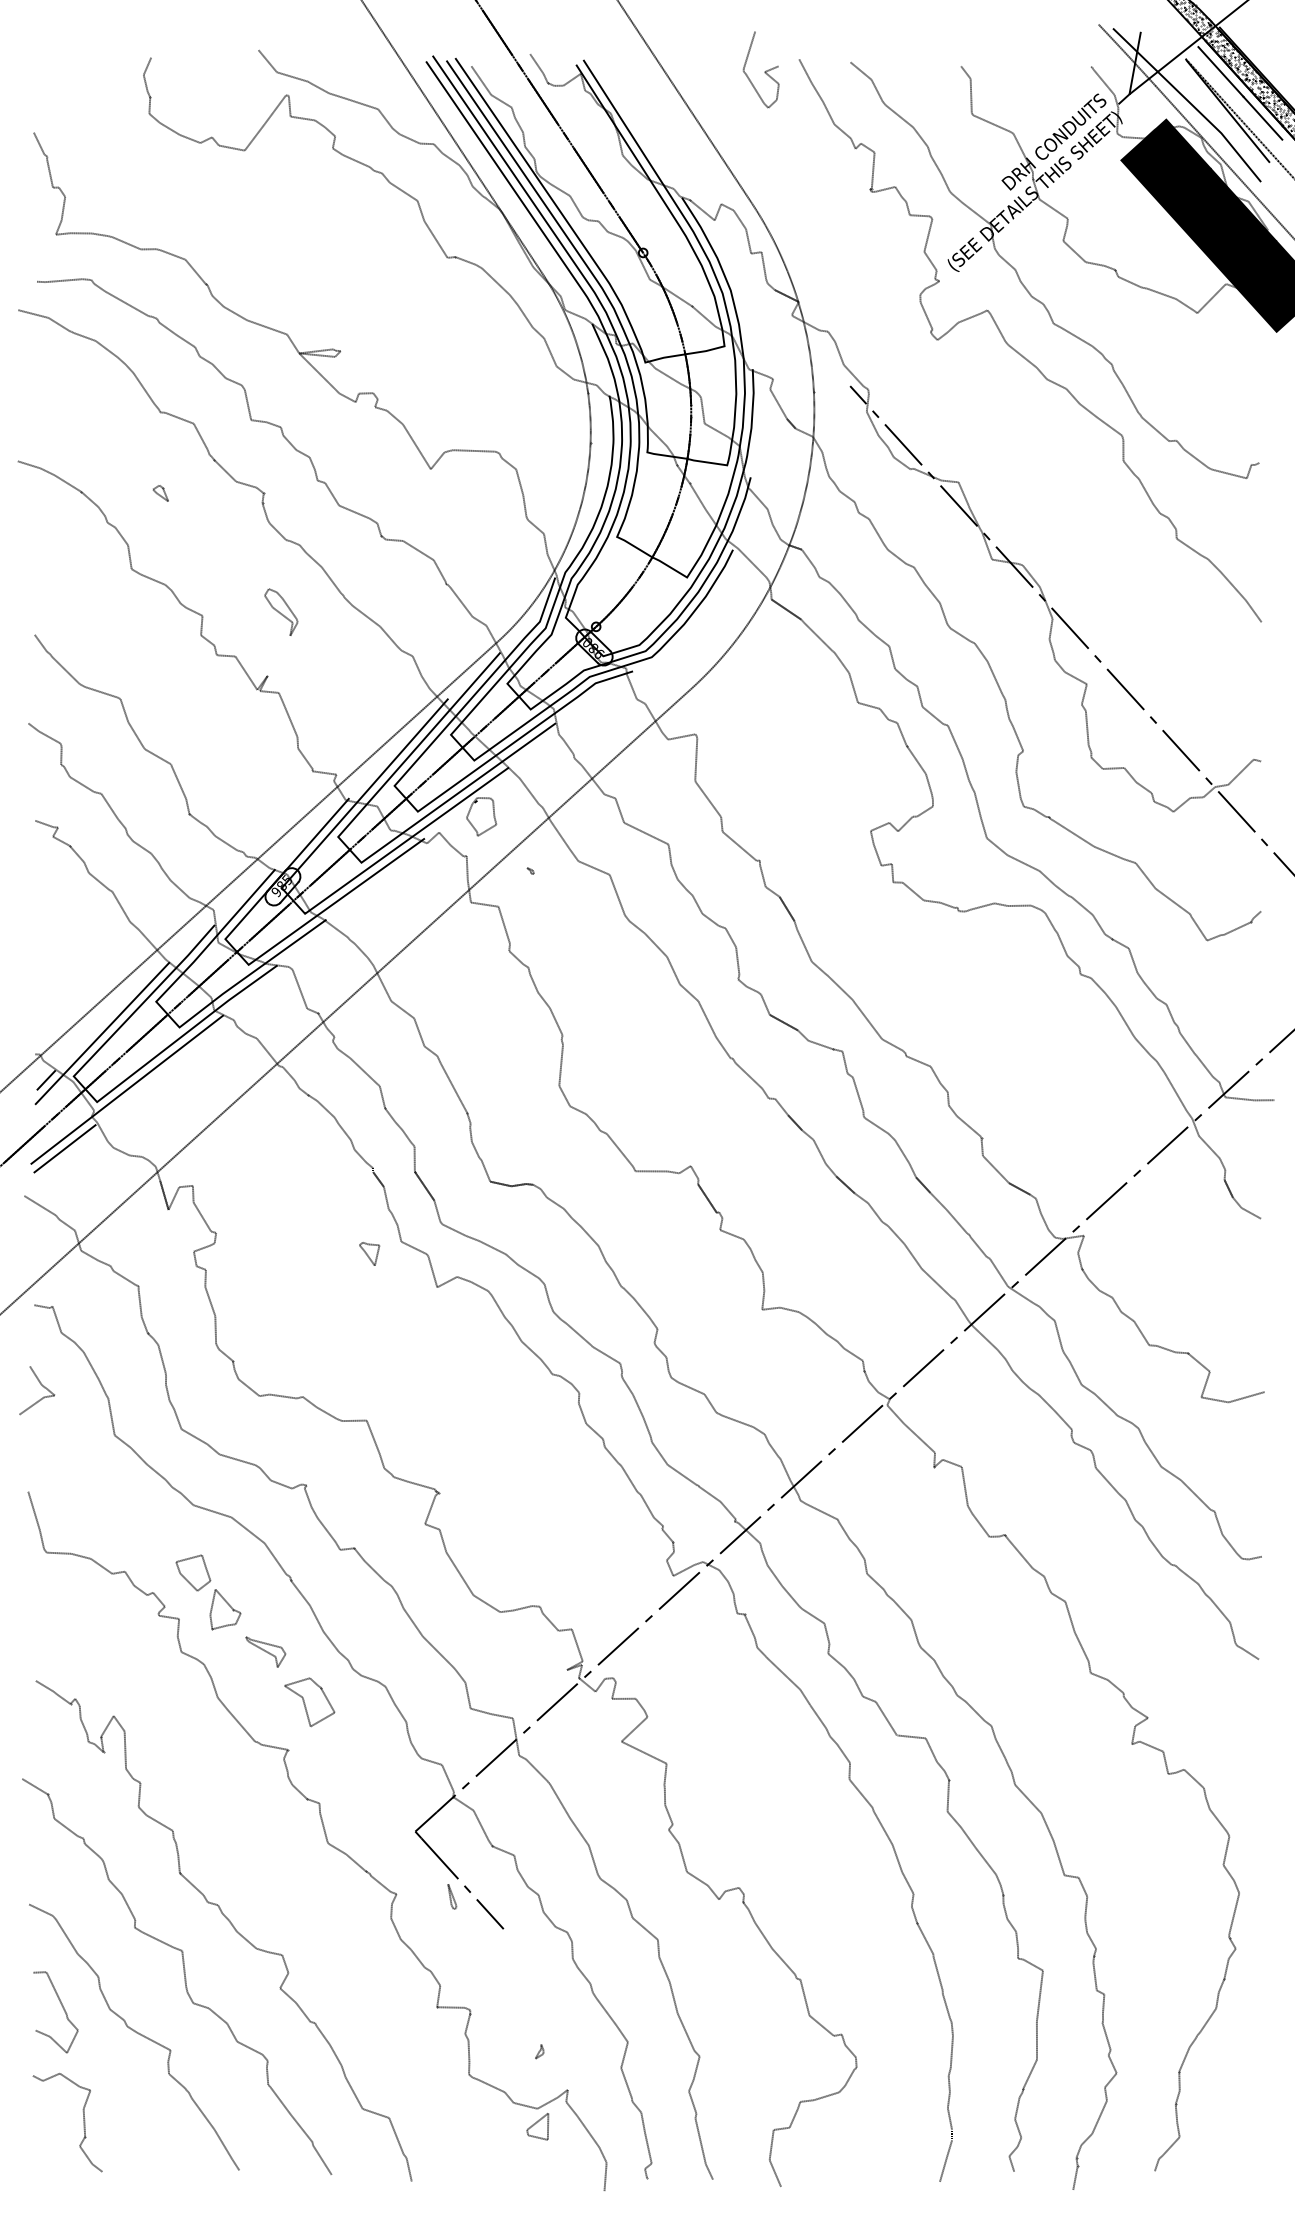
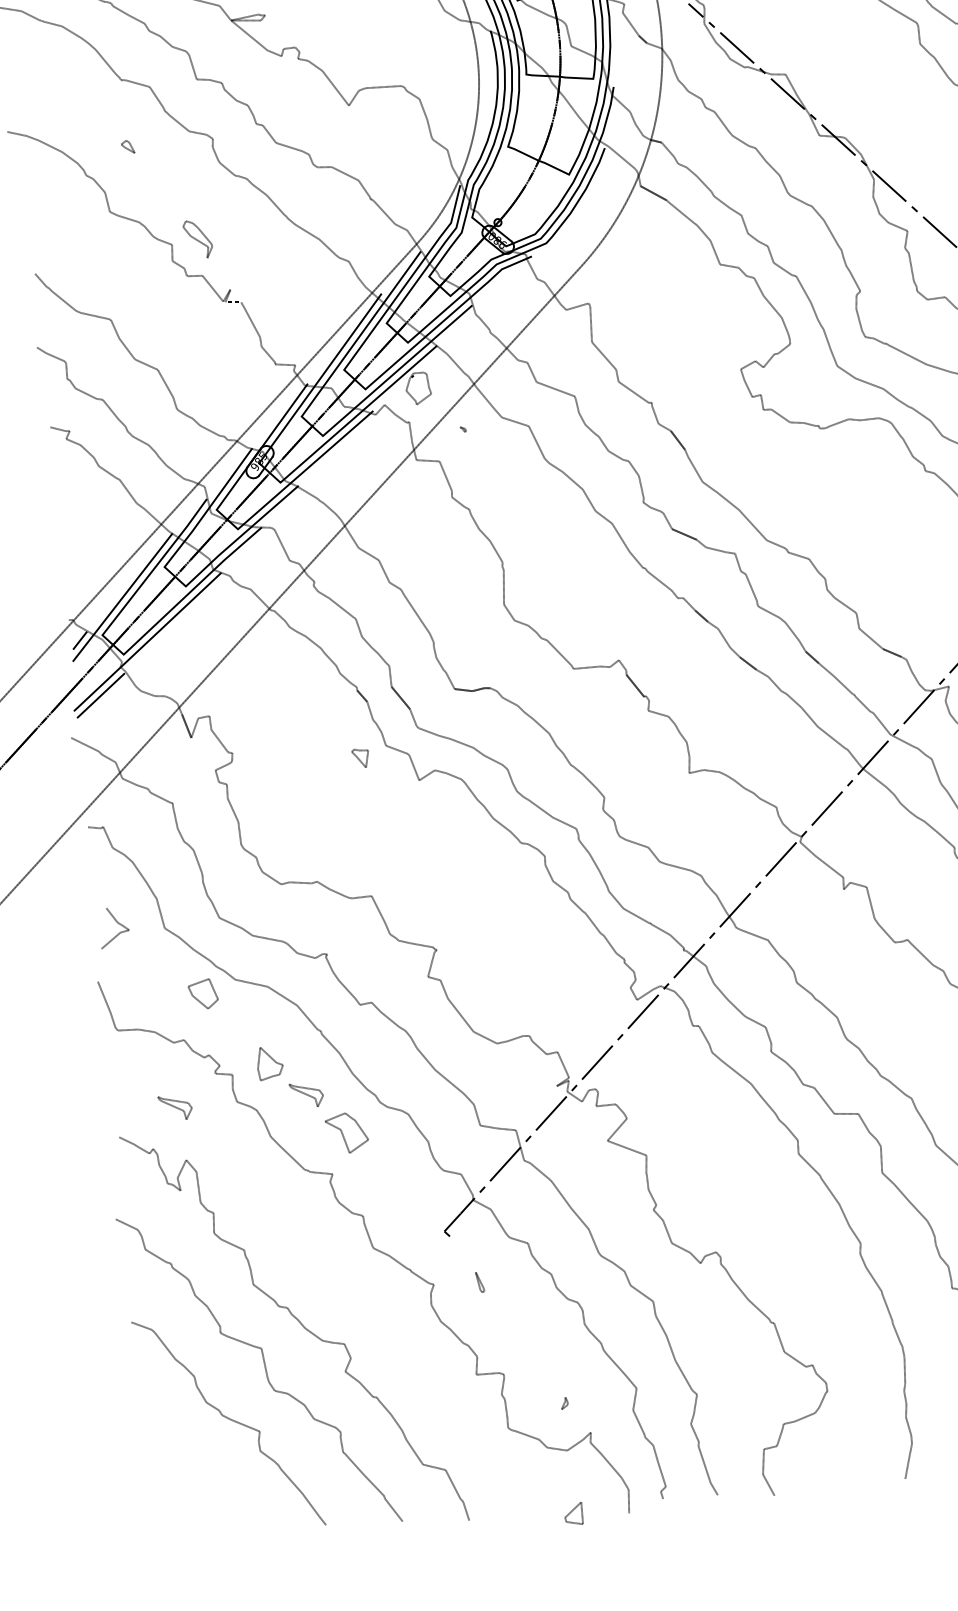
part: (281, 611) -> (198, 238), moved
curve: (41, 1385) -> (117, 922), moved
part: (193, 1572) -> (203, 993), moved
part: (106, 1651) -> (175, 1107), added
line: (462, 1883) -> (487, 1270), removed
curve: (62, 2008) -> (167, 1405), removed
curve: (83, 2122) -> (193, 1498), removed
part: (537, 2126) -> (573, 1513), moved

